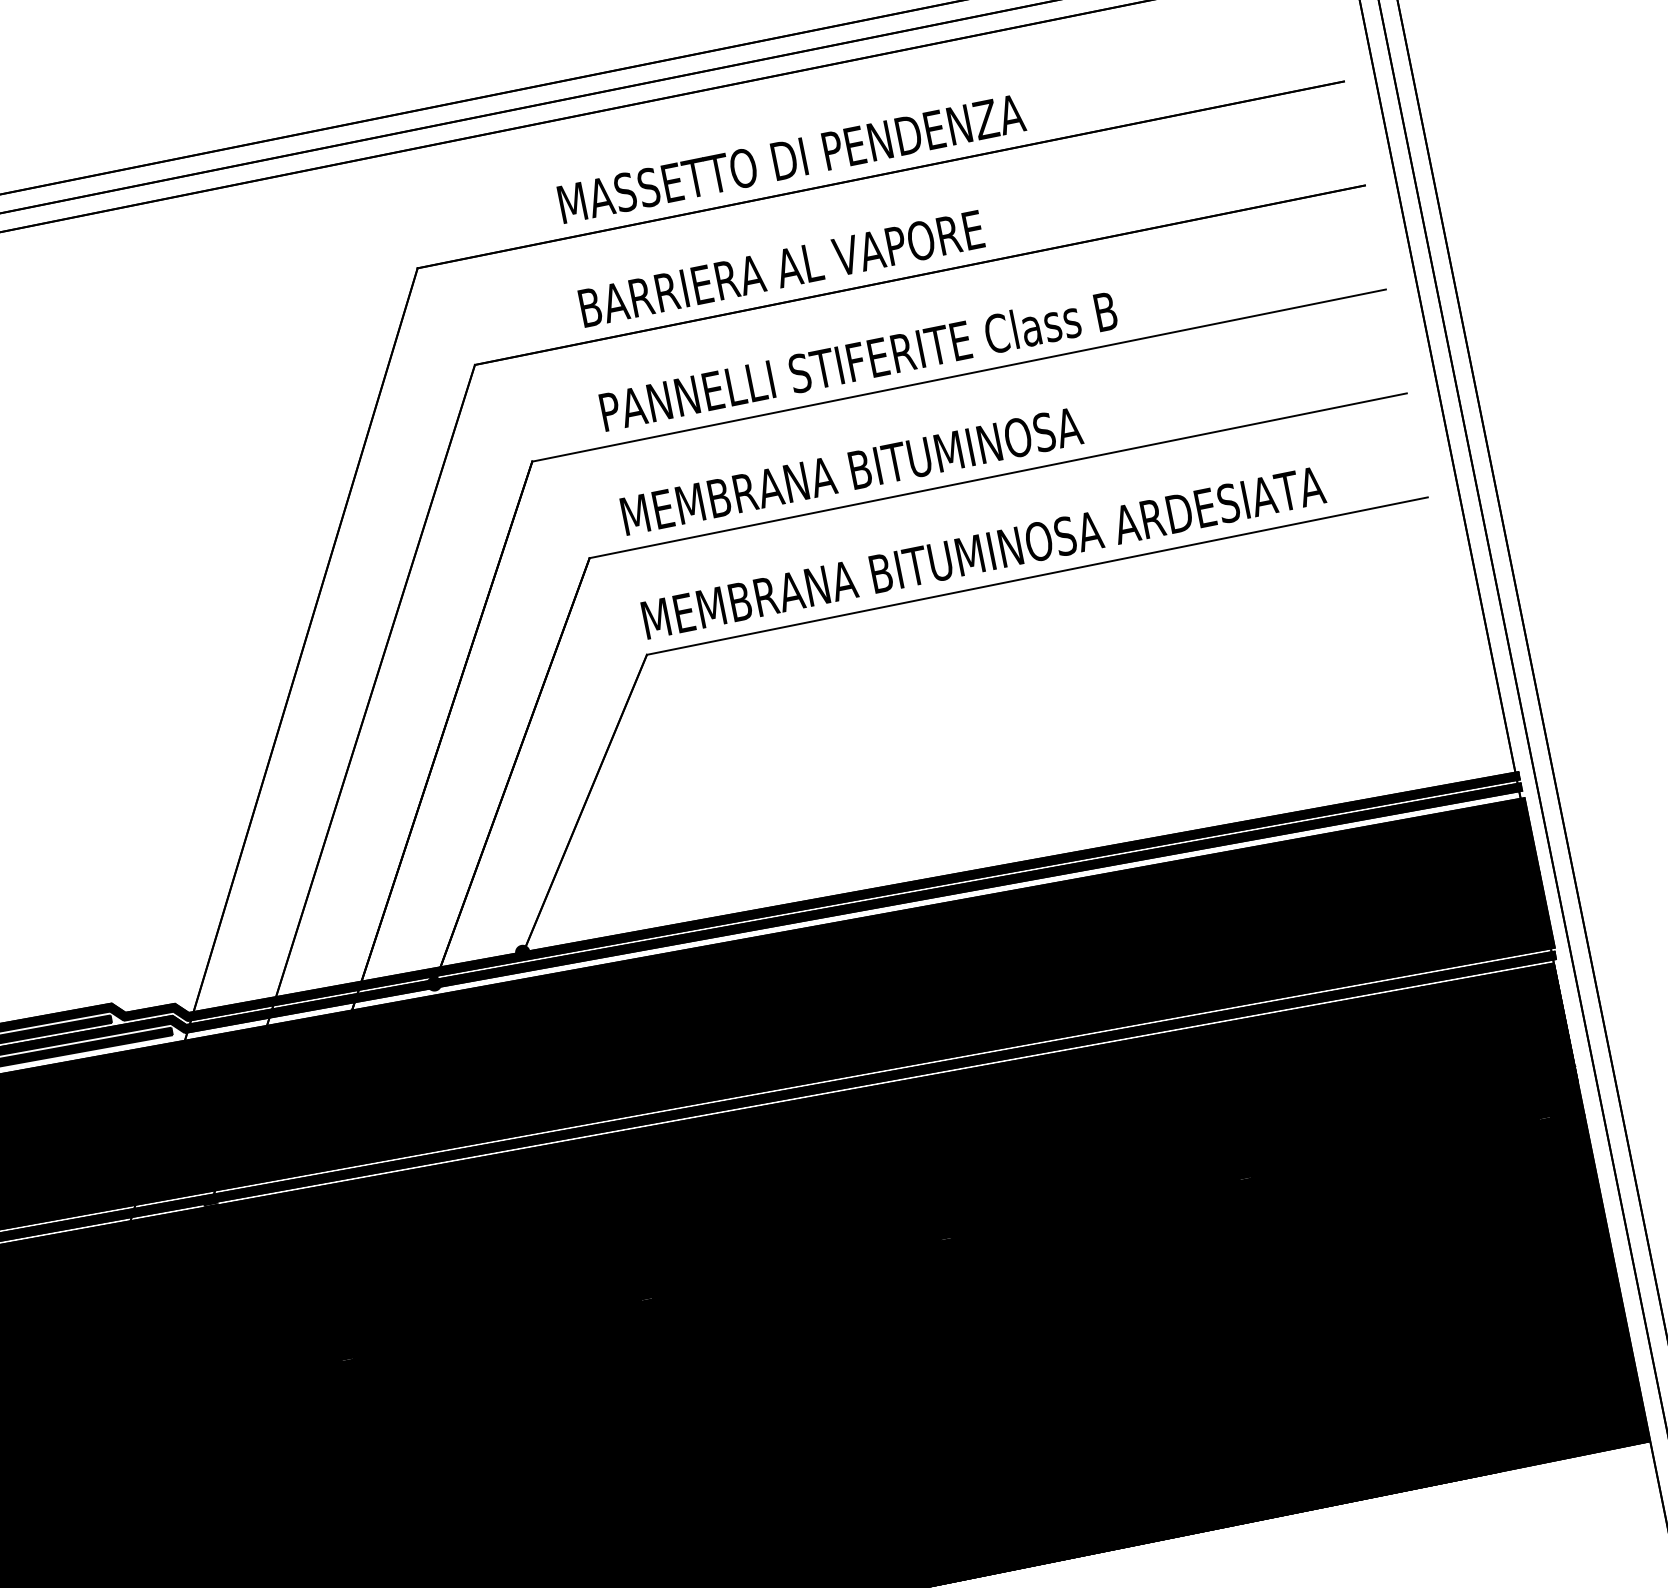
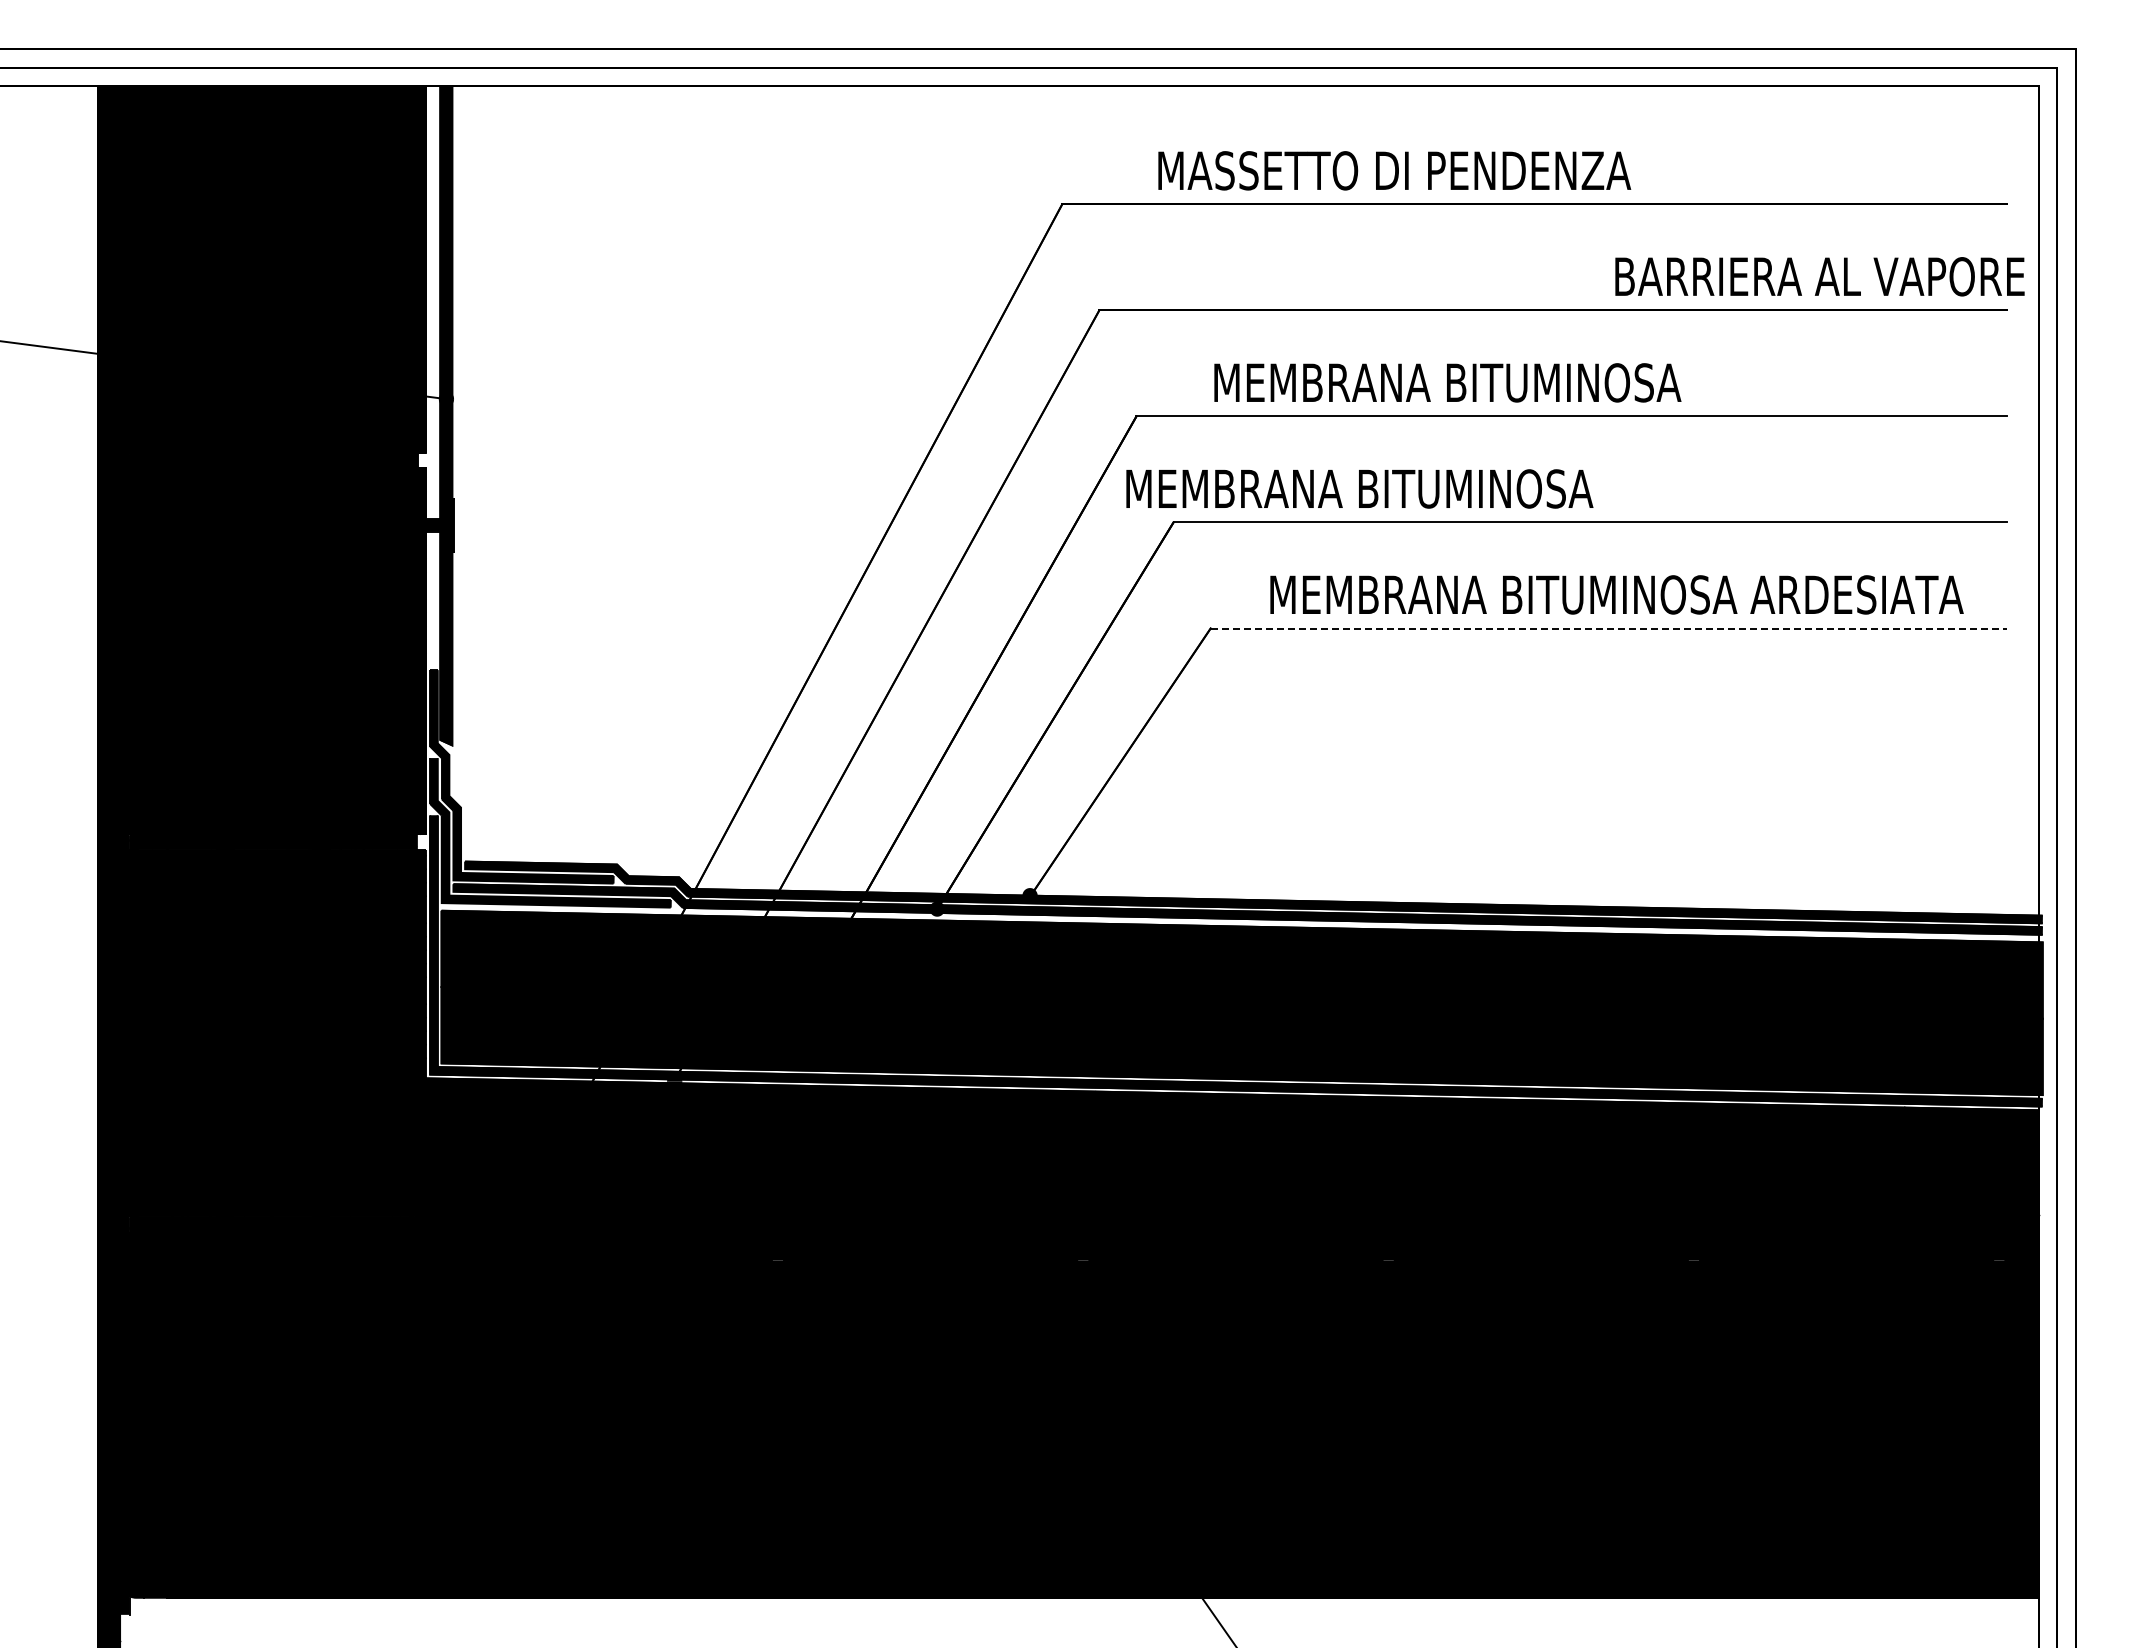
text: (791, 158) -> (1394, 170), moved
text: (781, 268) -> (1819, 276), moved
text: (860, 360) -> (1478, 382), PANNELLI STIFERITE Class B -> MEMBRANA BITUMINOSA
text: (851, 470) -> (1359, 488), moved
text: (983, 552) -> (1616, 594), moved
line: (1037, 576) -> (1609, 628), solid -> dashed

